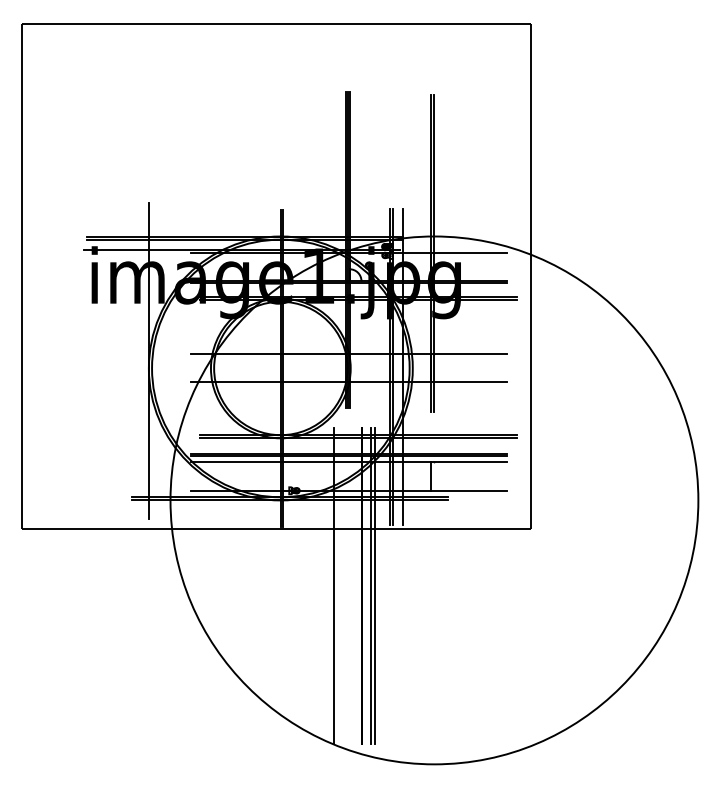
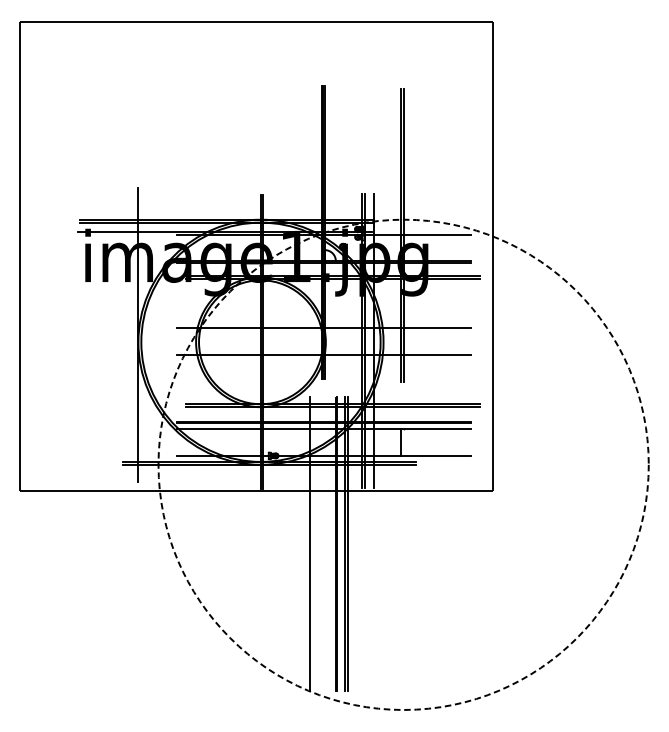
circle: (434, 500) -> (403, 464), solid -> dashed

